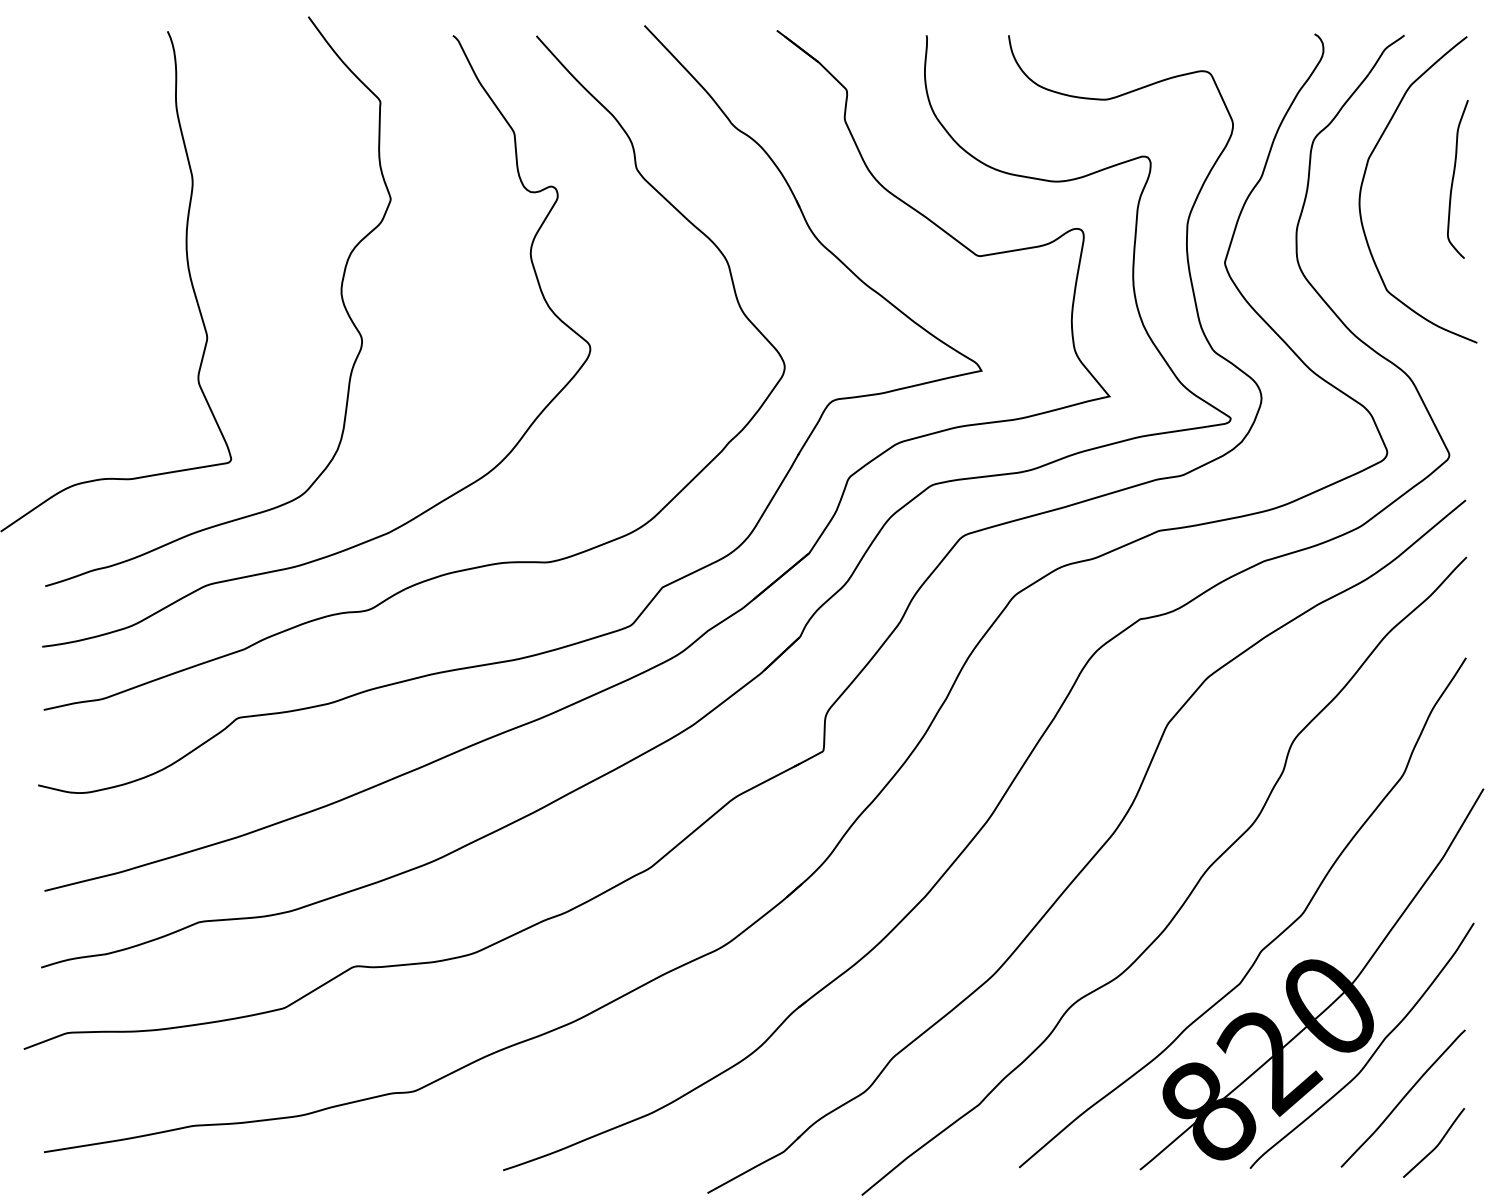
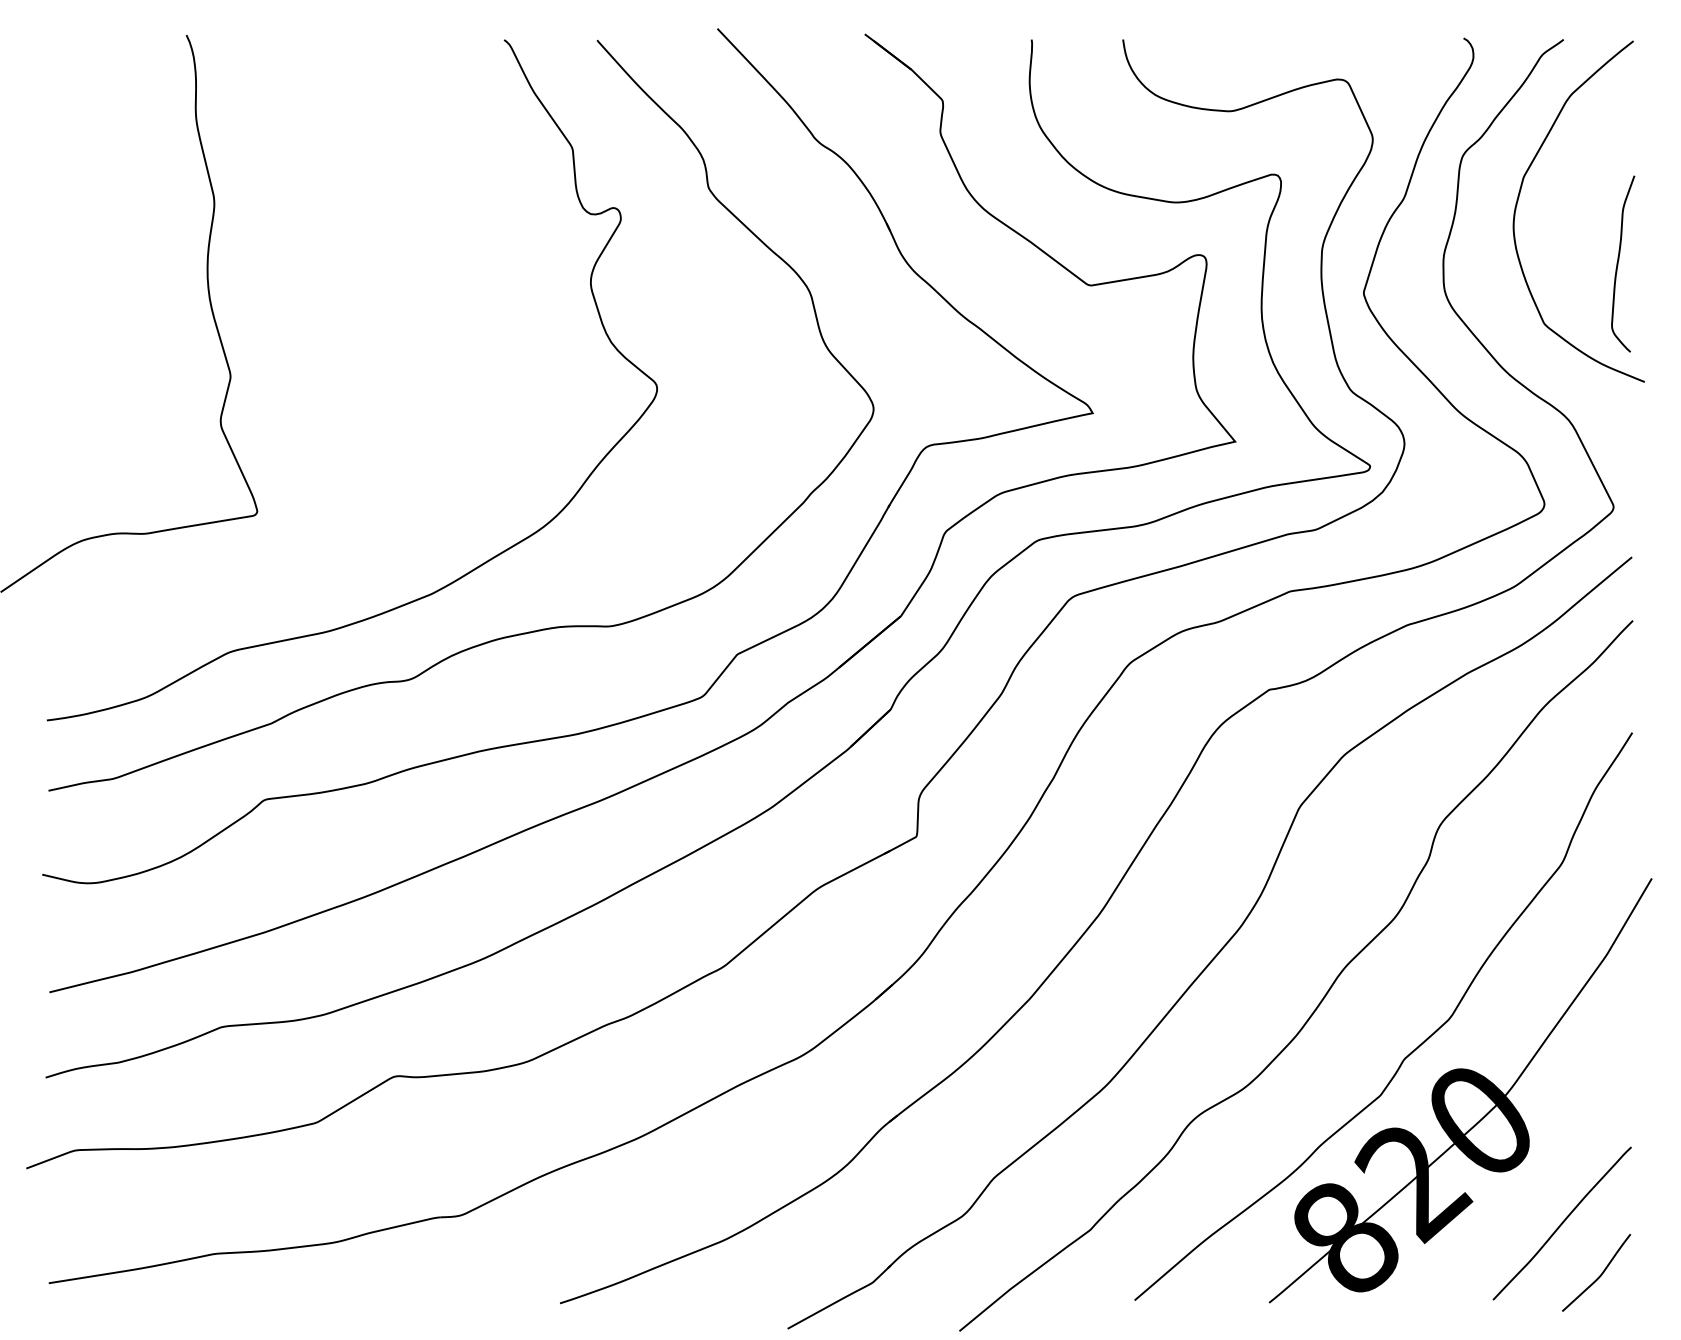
curve: (1454, 176) -> (1619, 260), moved
curve: (340, 297) -> (379, 331), removed
curve: (1371, 1054) -> (1527, 1174), removed

